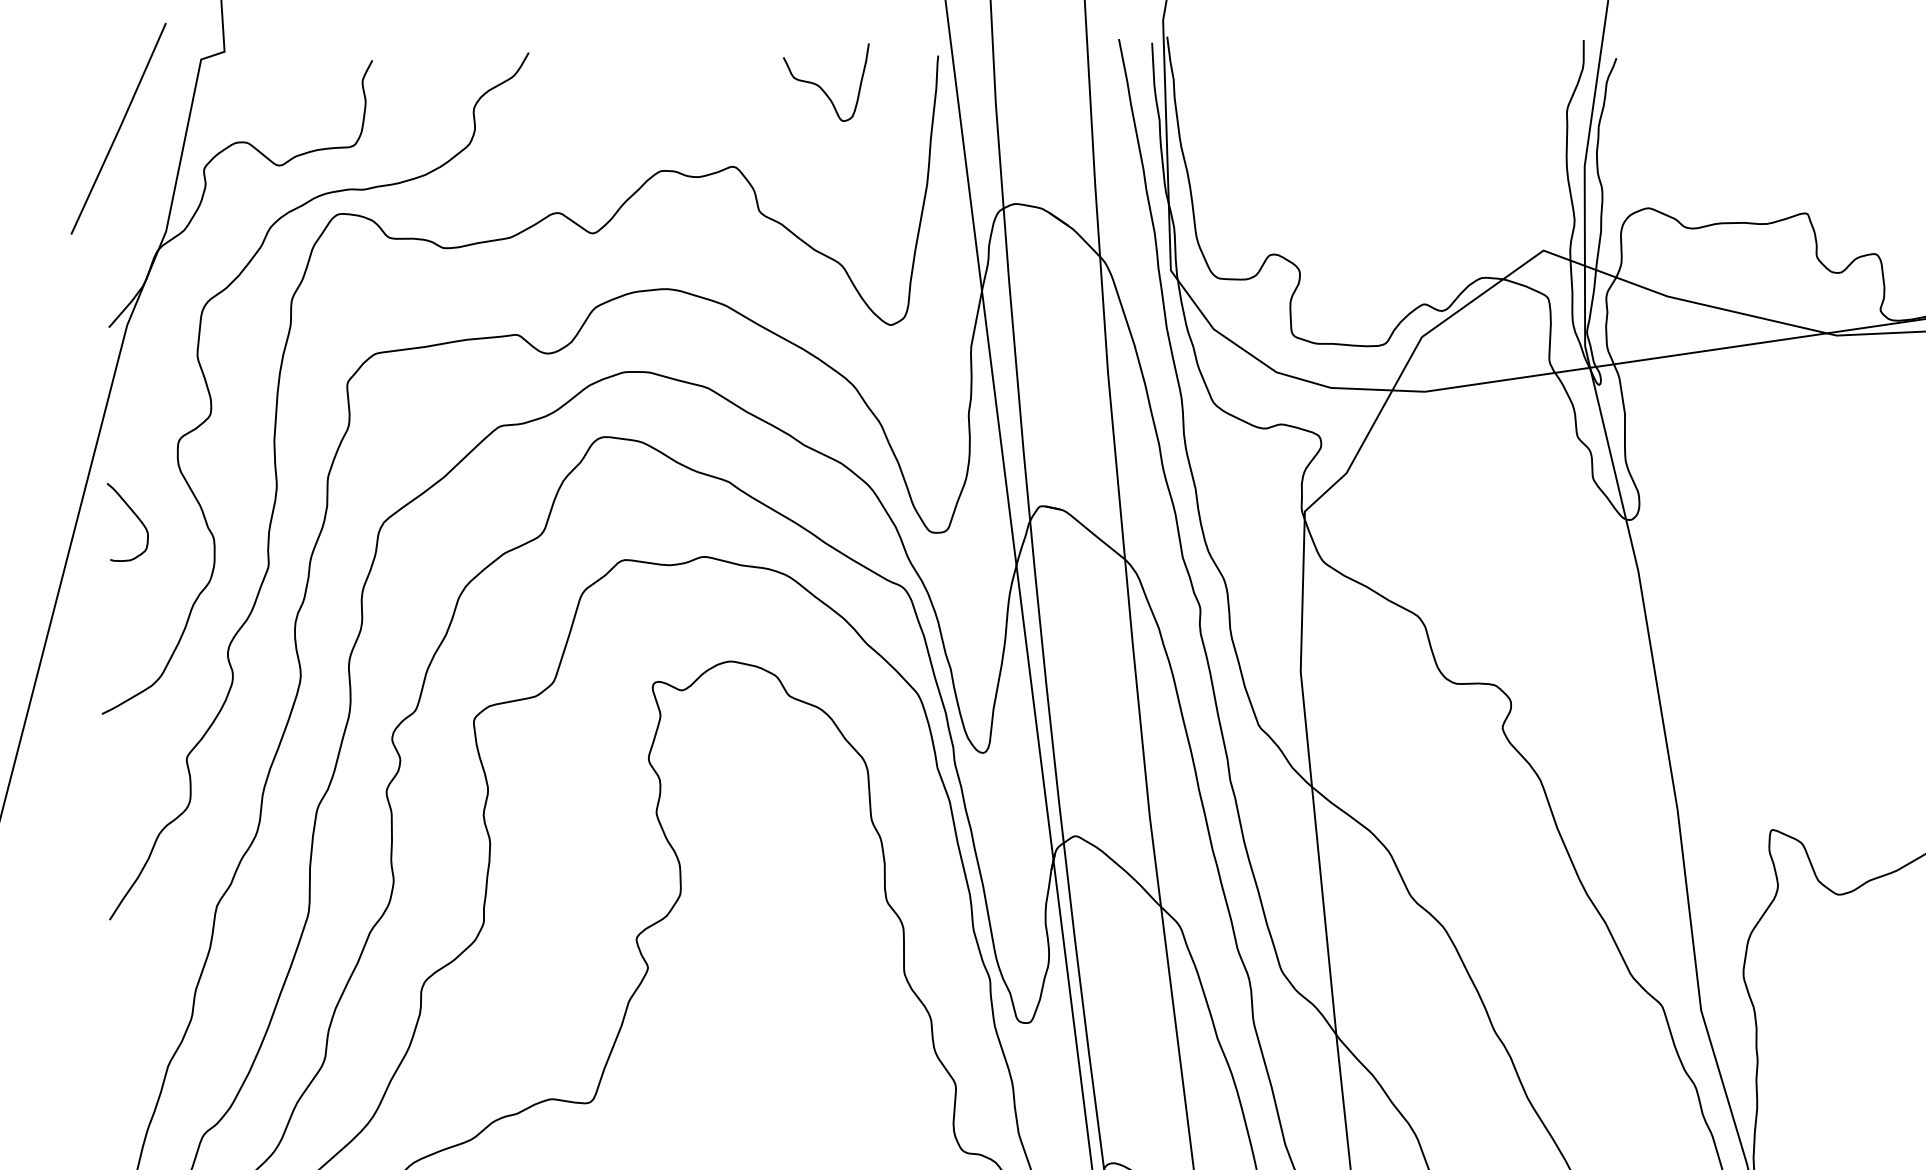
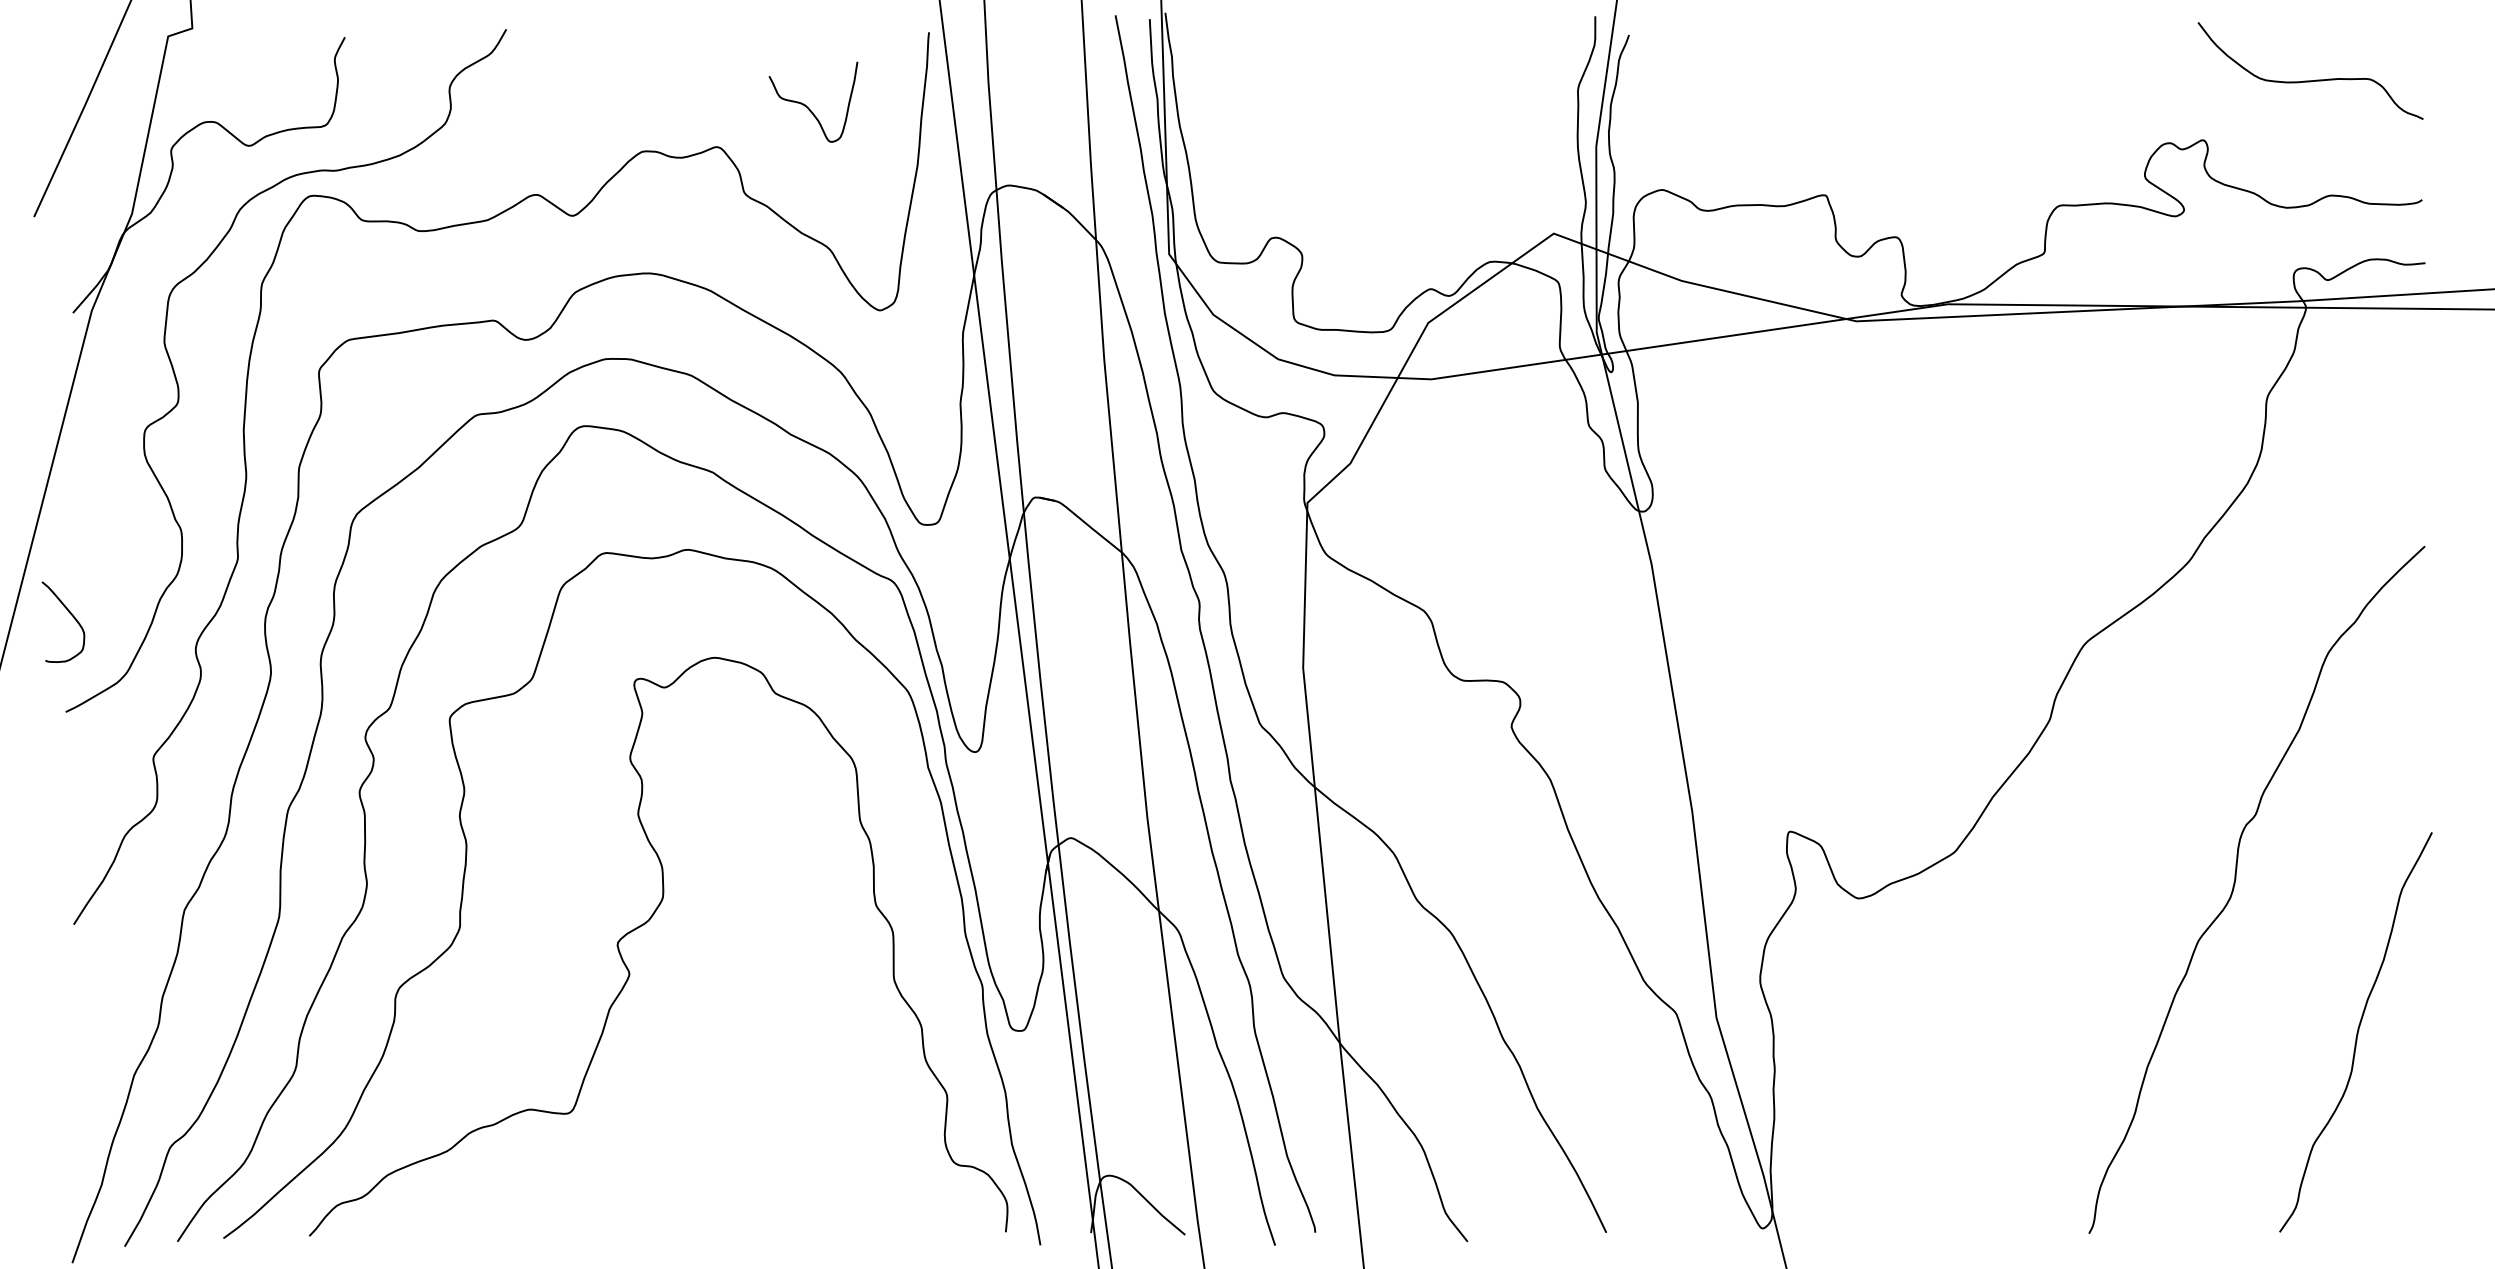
curve: (820, 86) -> (807, 106), moved
curve: (134, 514) -> (70, 614), moved

